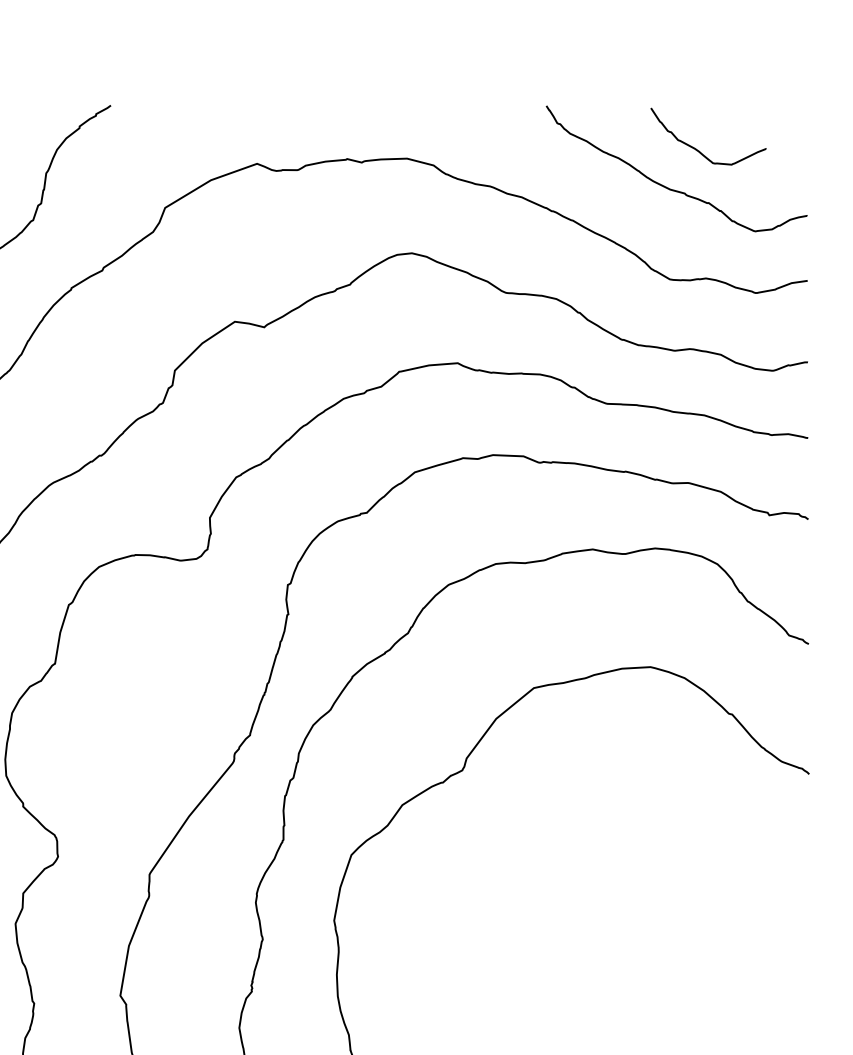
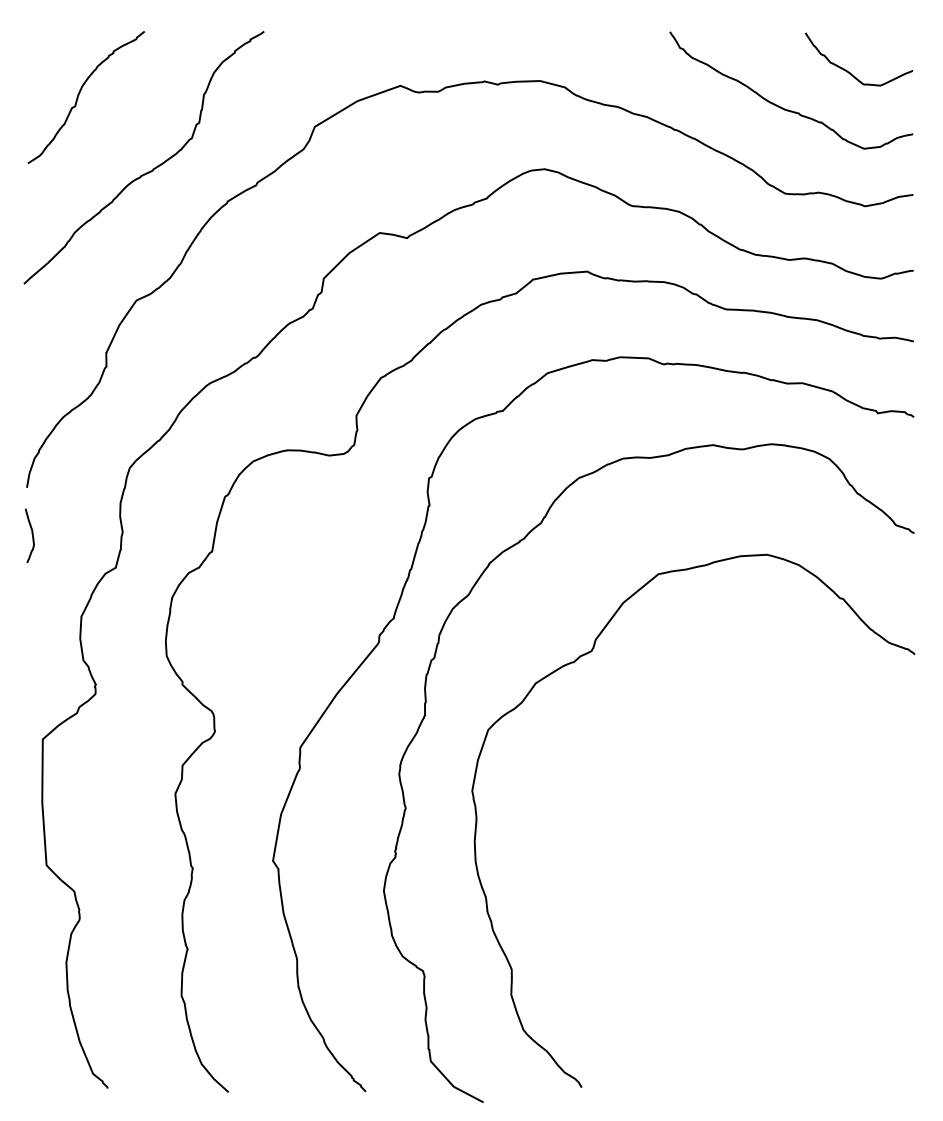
curve: (698, 149) -> (849, 71), moved

